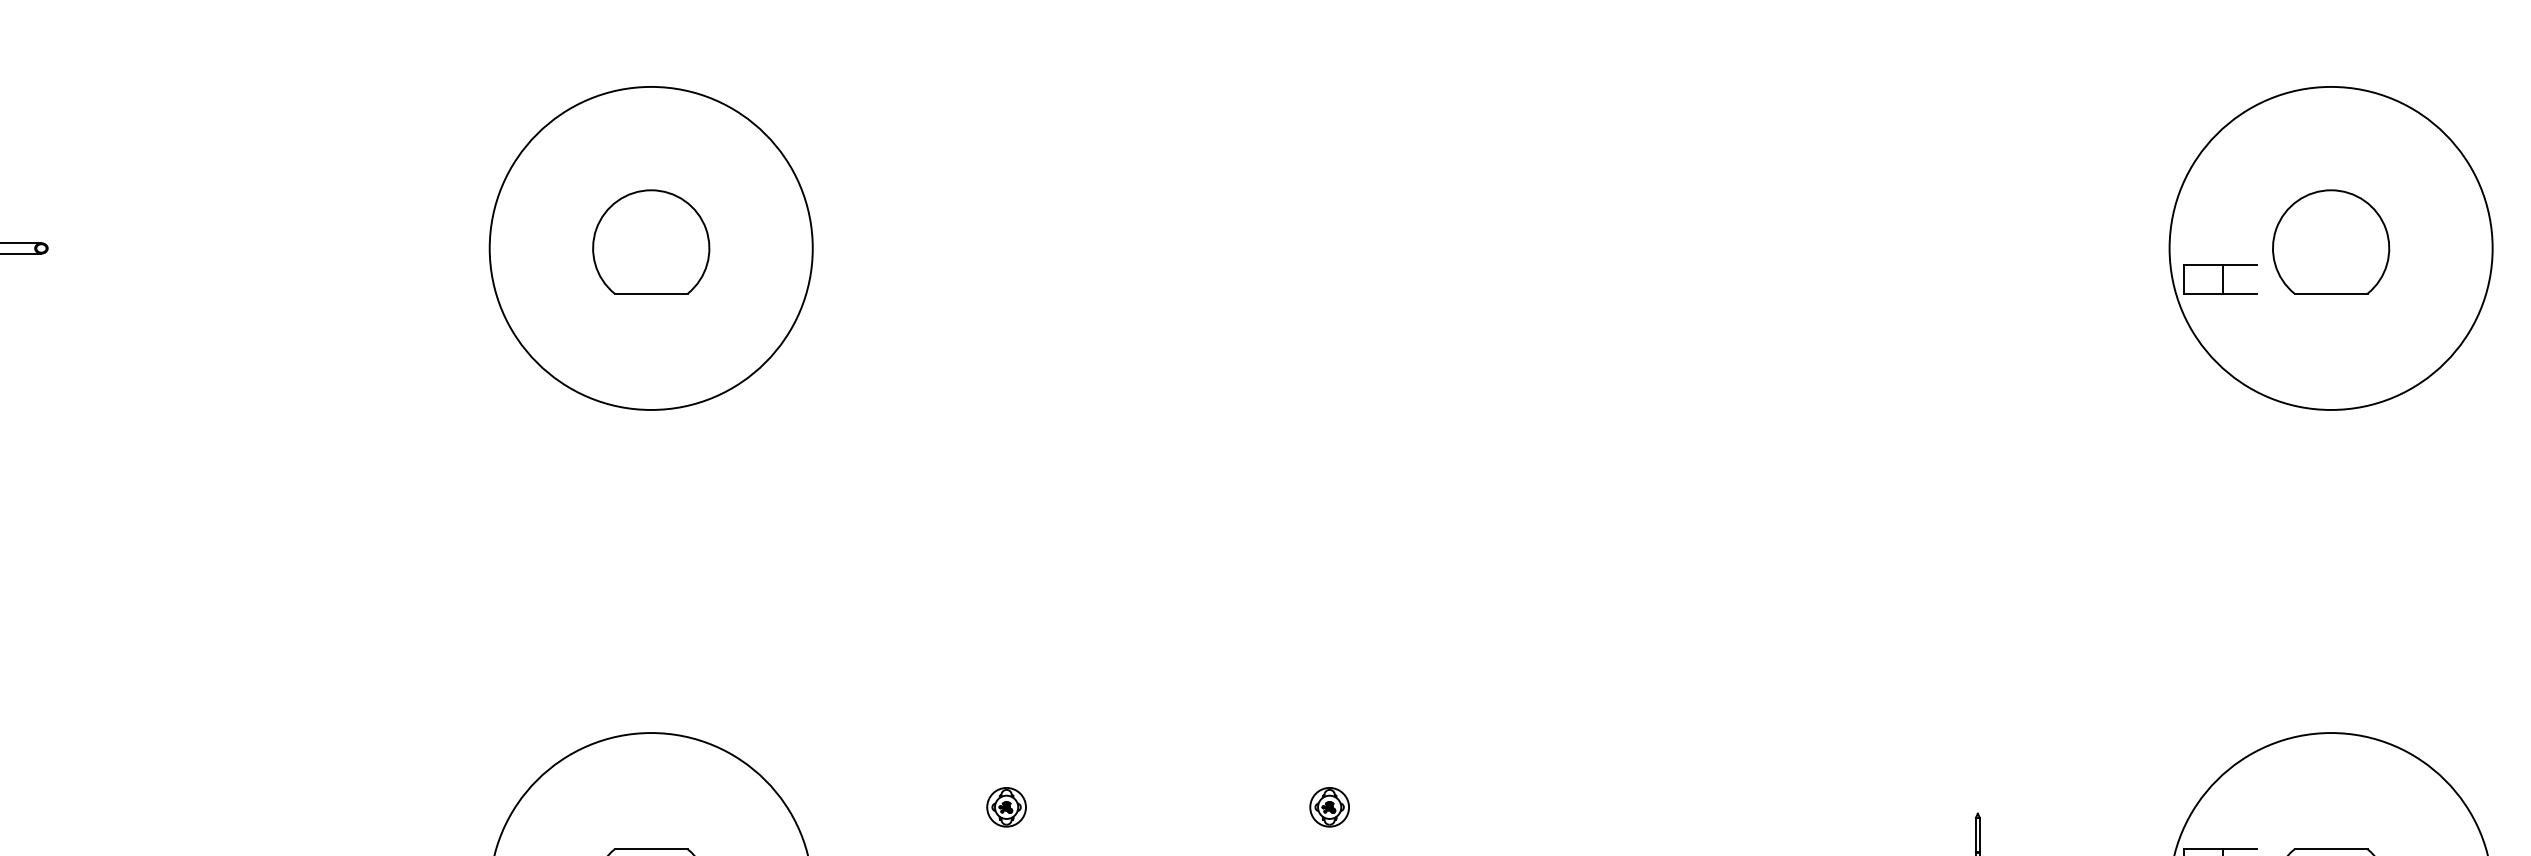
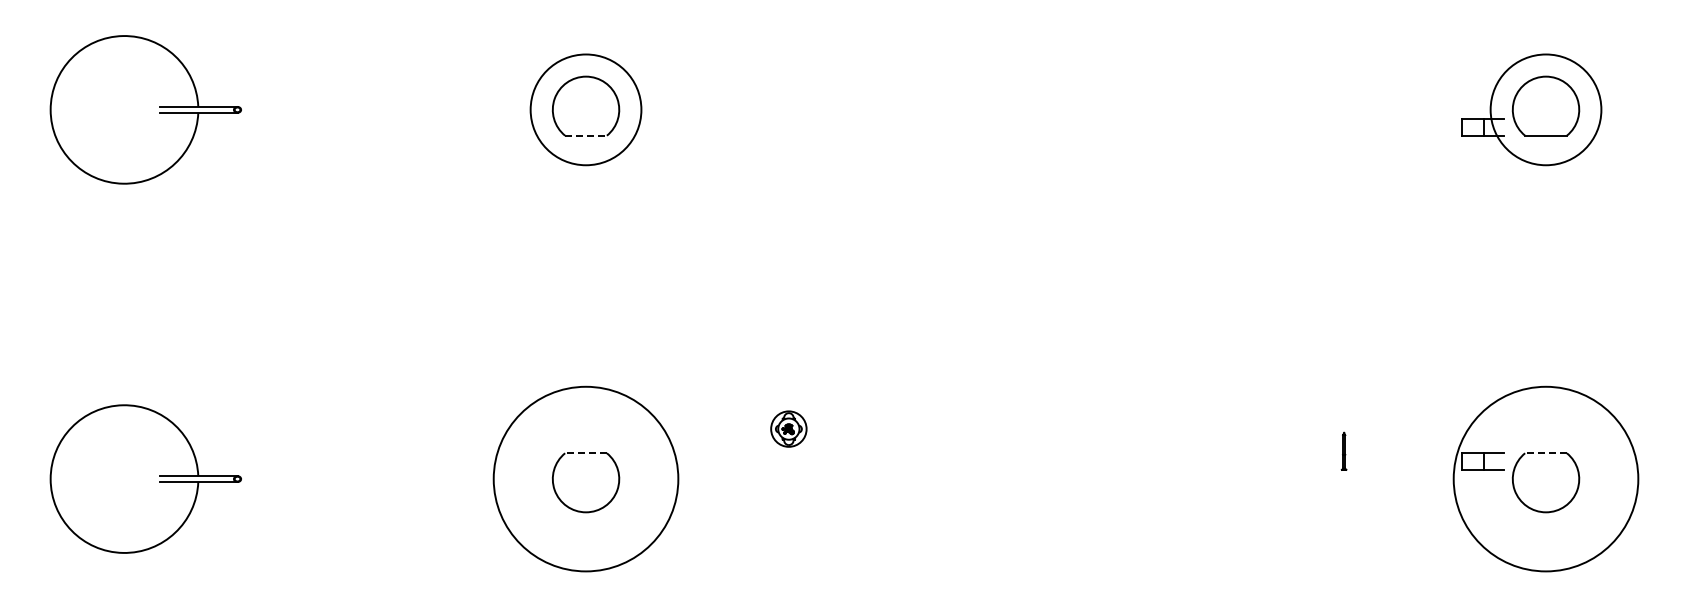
circle: (650, 247) -> (585, 109), size x0.6
circle: (2330, 247) -> (1545, 109), size x0.6
line: (652, 293) -> (586, 135), solid -> dashed
part: (1007, 807) -> (789, 429), size x1.6
part: (1329, 807) -> (973, 429), removed
line: (652, 849) -> (586, 453), solid -> dashed
line: (2331, 849) -> (1546, 453), solid -> dashed

